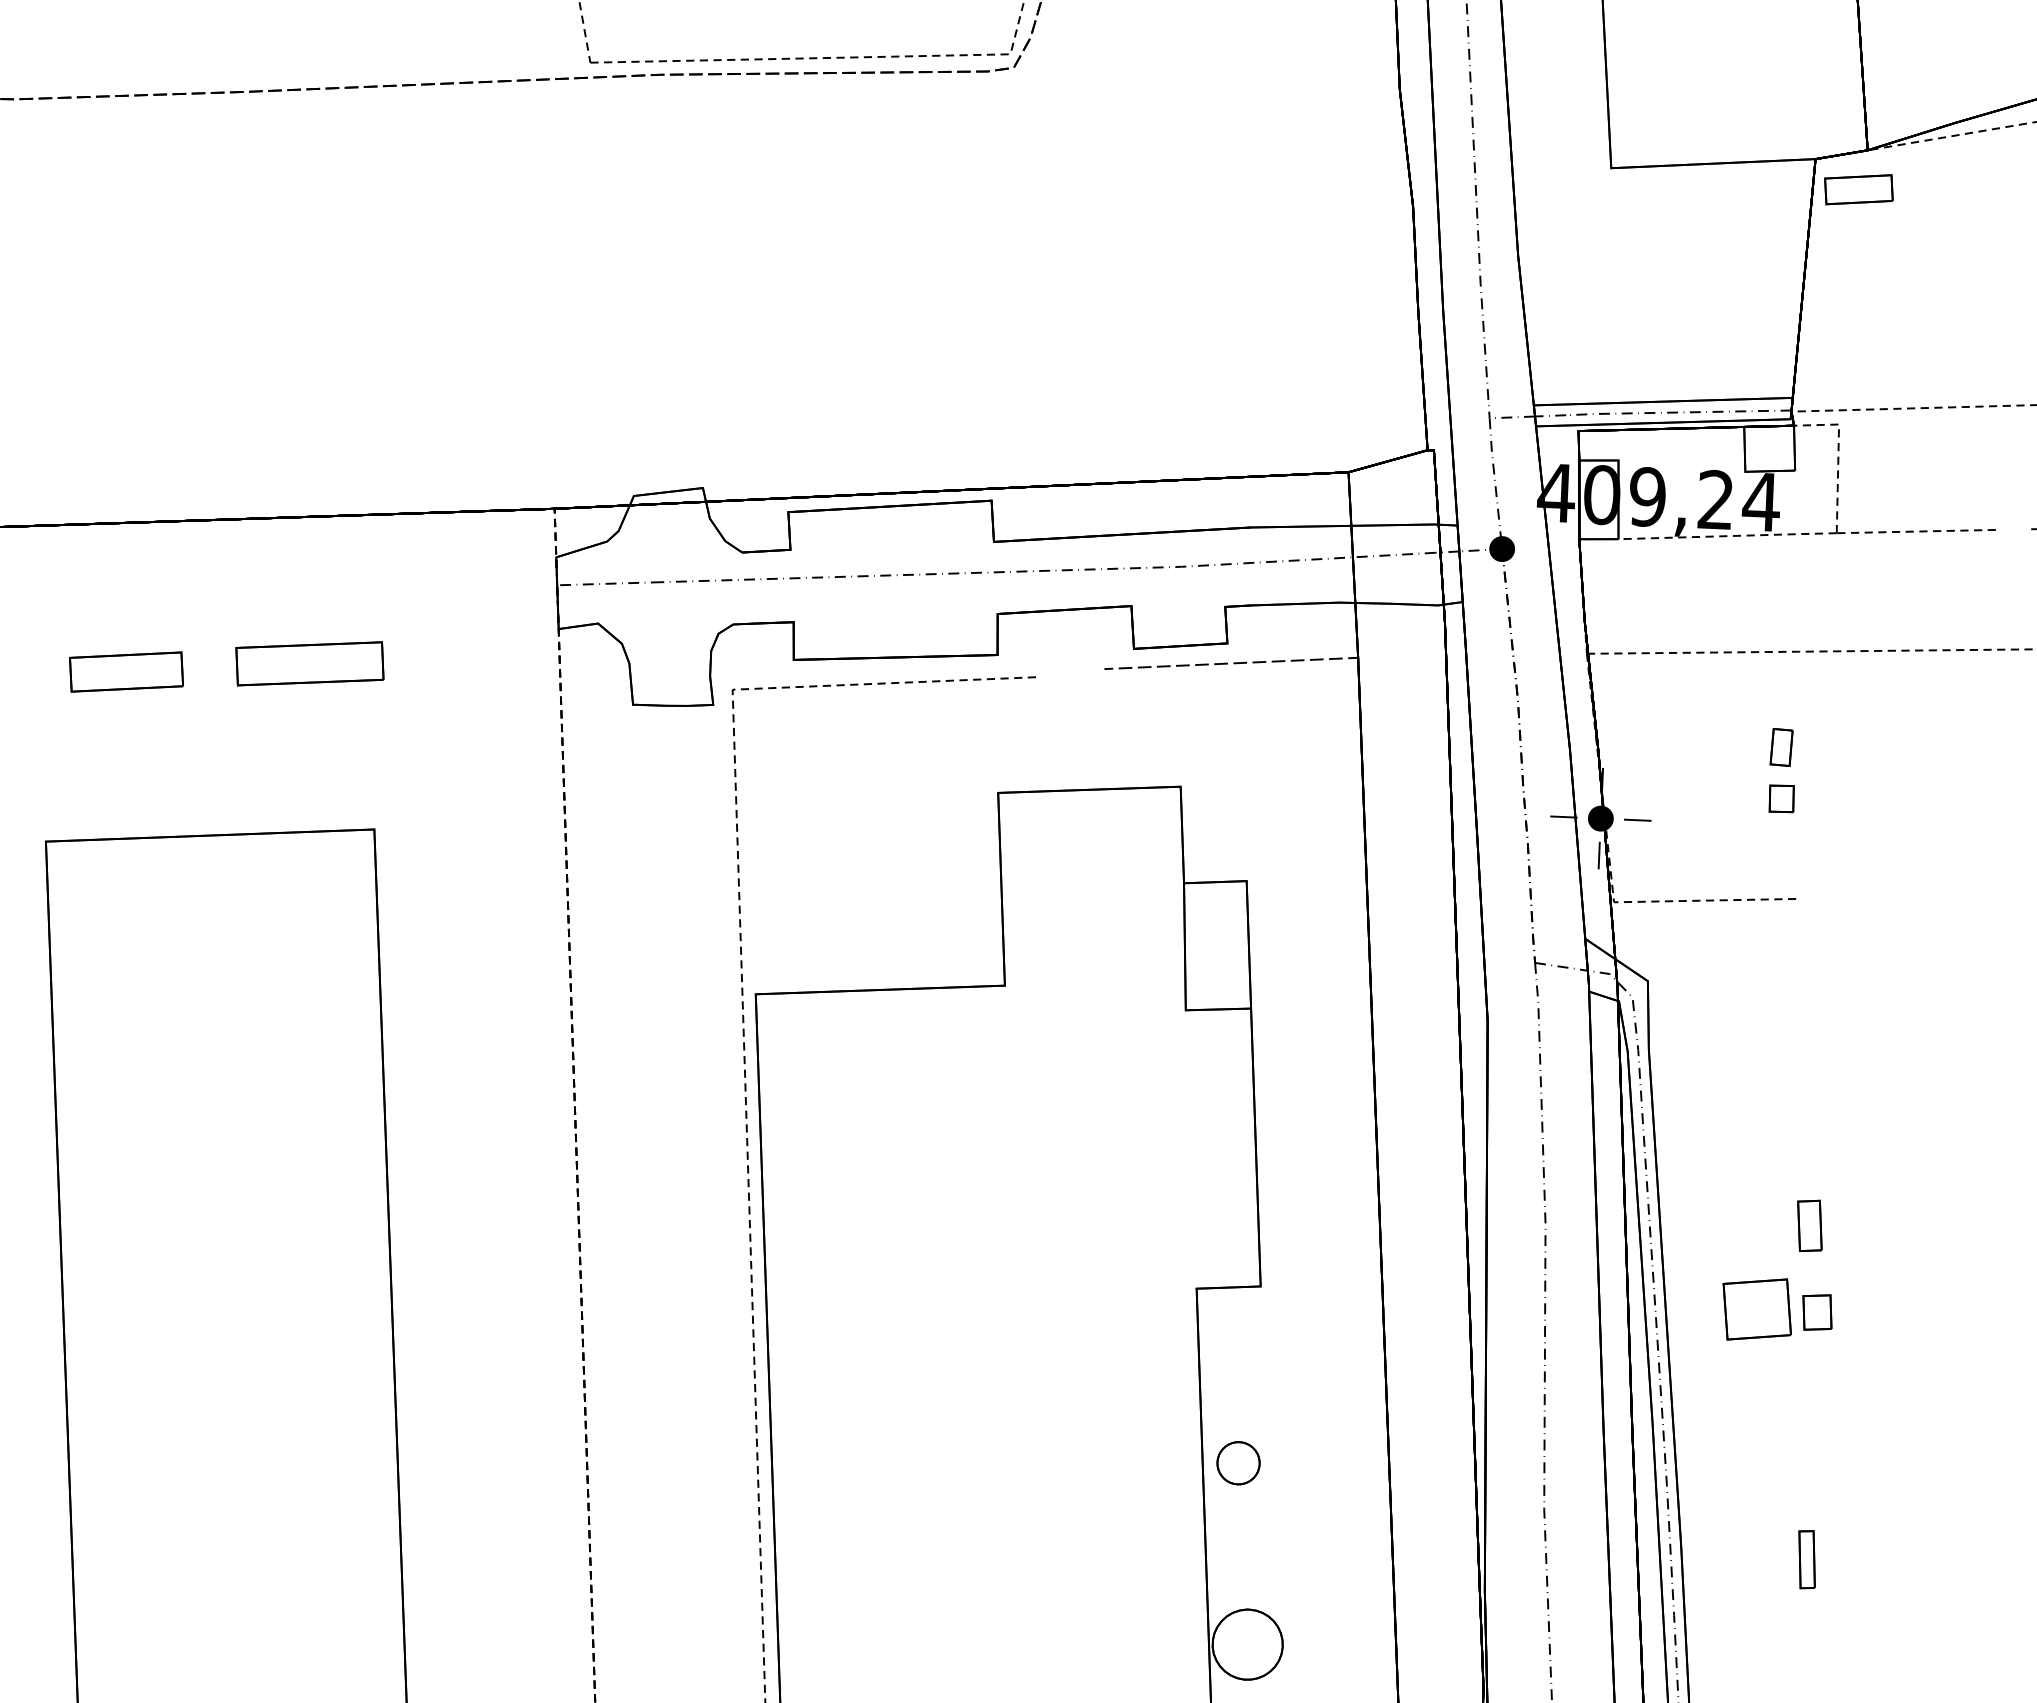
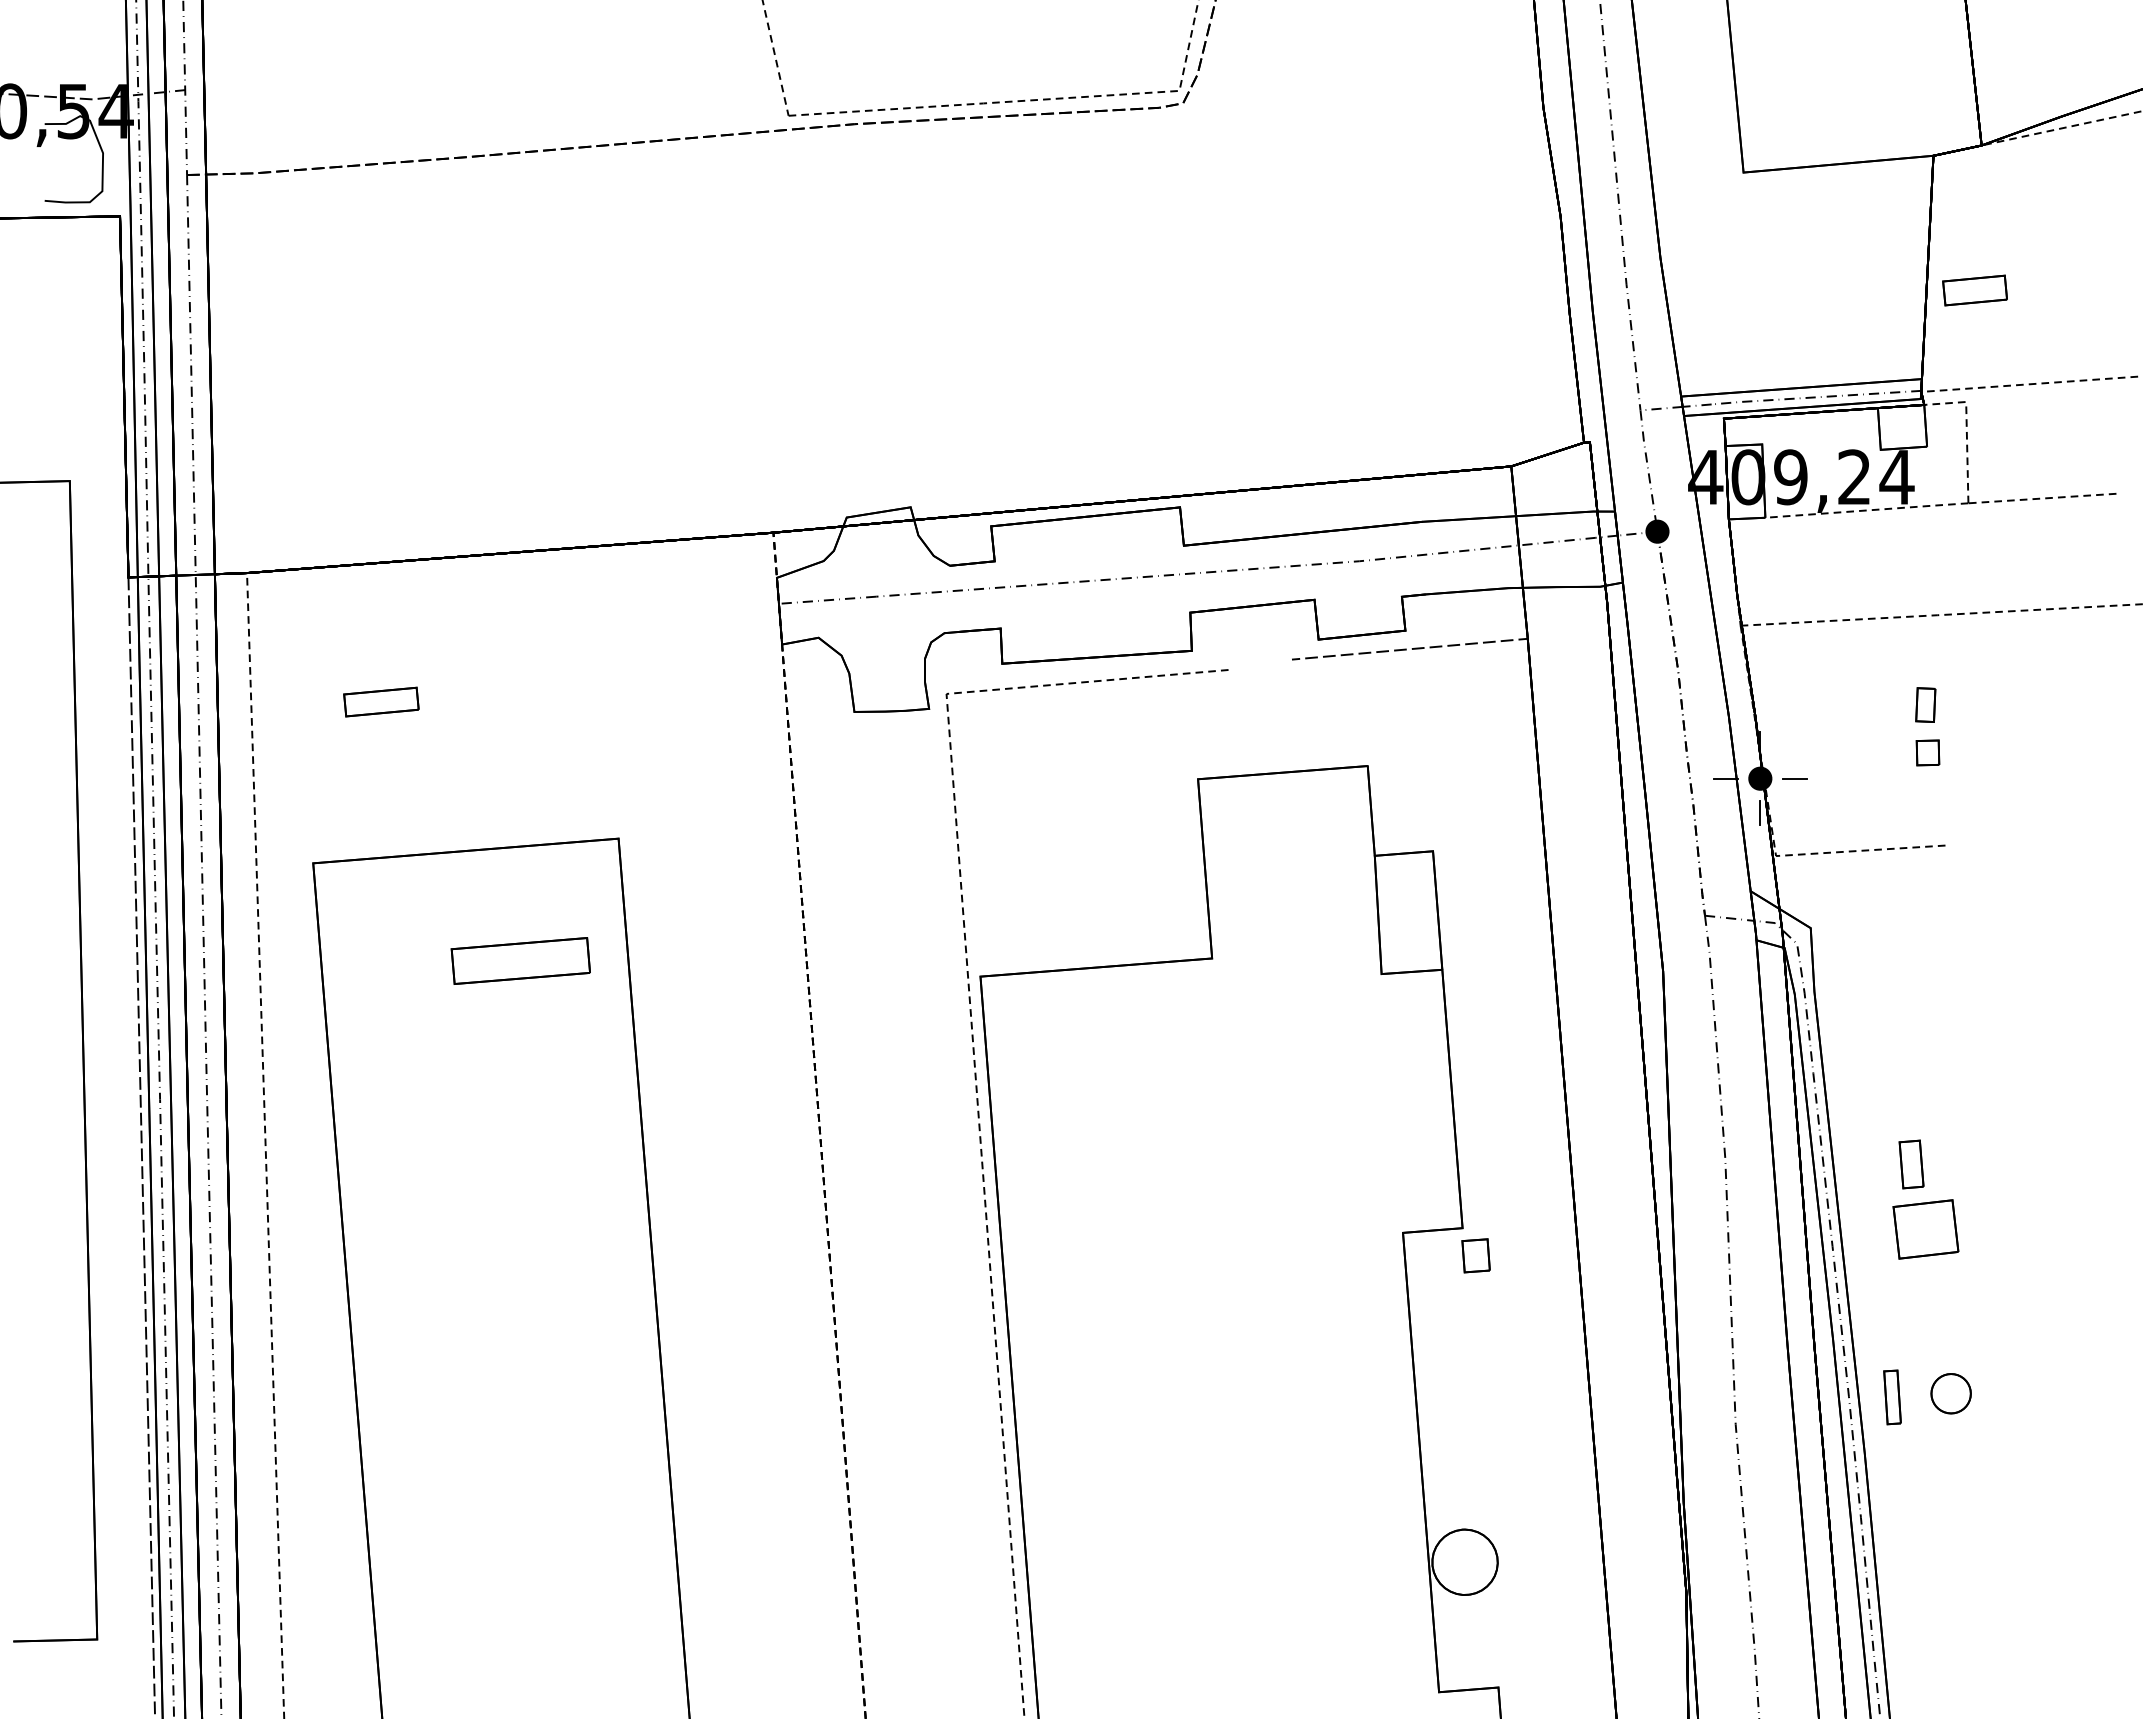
part: (1858, 189) -> (1974, 290), moved
part: (309, 663) -> (520, 960), moved
part: (126, 671) -> (381, 701), size x0.7
part: (1809, 1225) -> (1911, 1164), moved
part: (1816, 1312) -> (1475, 1255), moved
part: (1237, 1462) -> (1950, 1393), moved
part: (1807, 1559) -> (1892, 1397), moved

